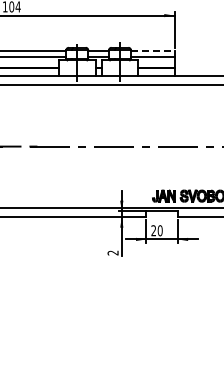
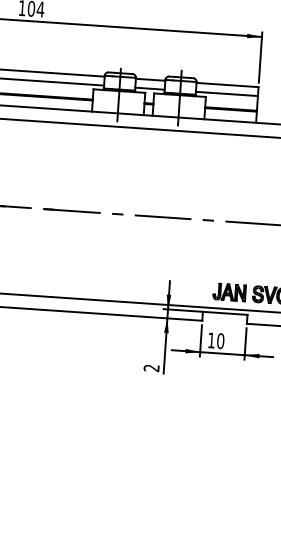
line: (152, 50) -> (227, 84), dashed -> solid
text: (153, 230) -> (211, 340), 20 -> 10

